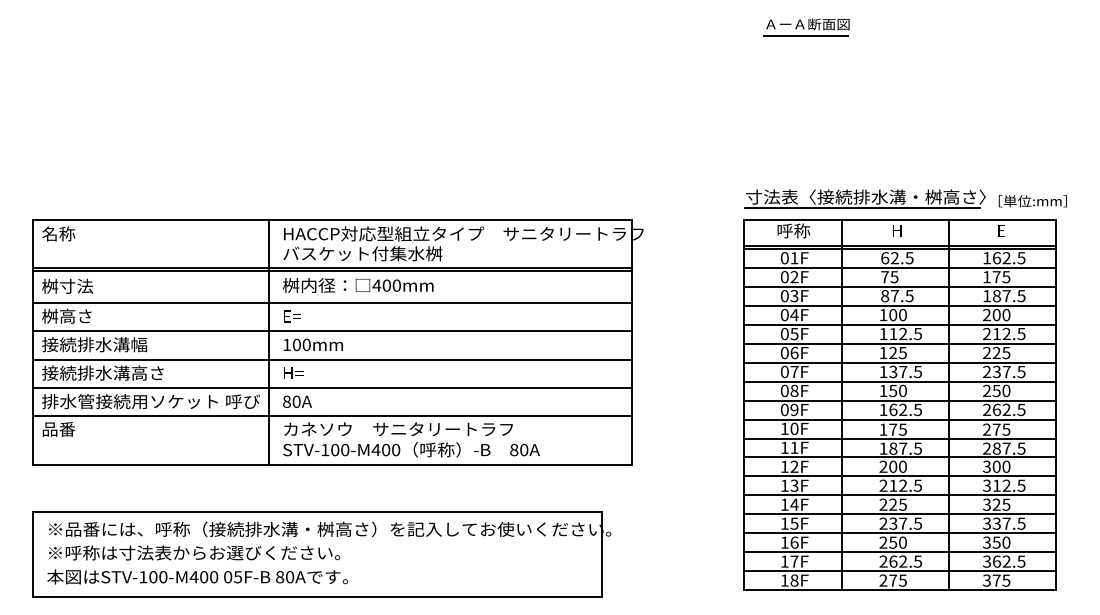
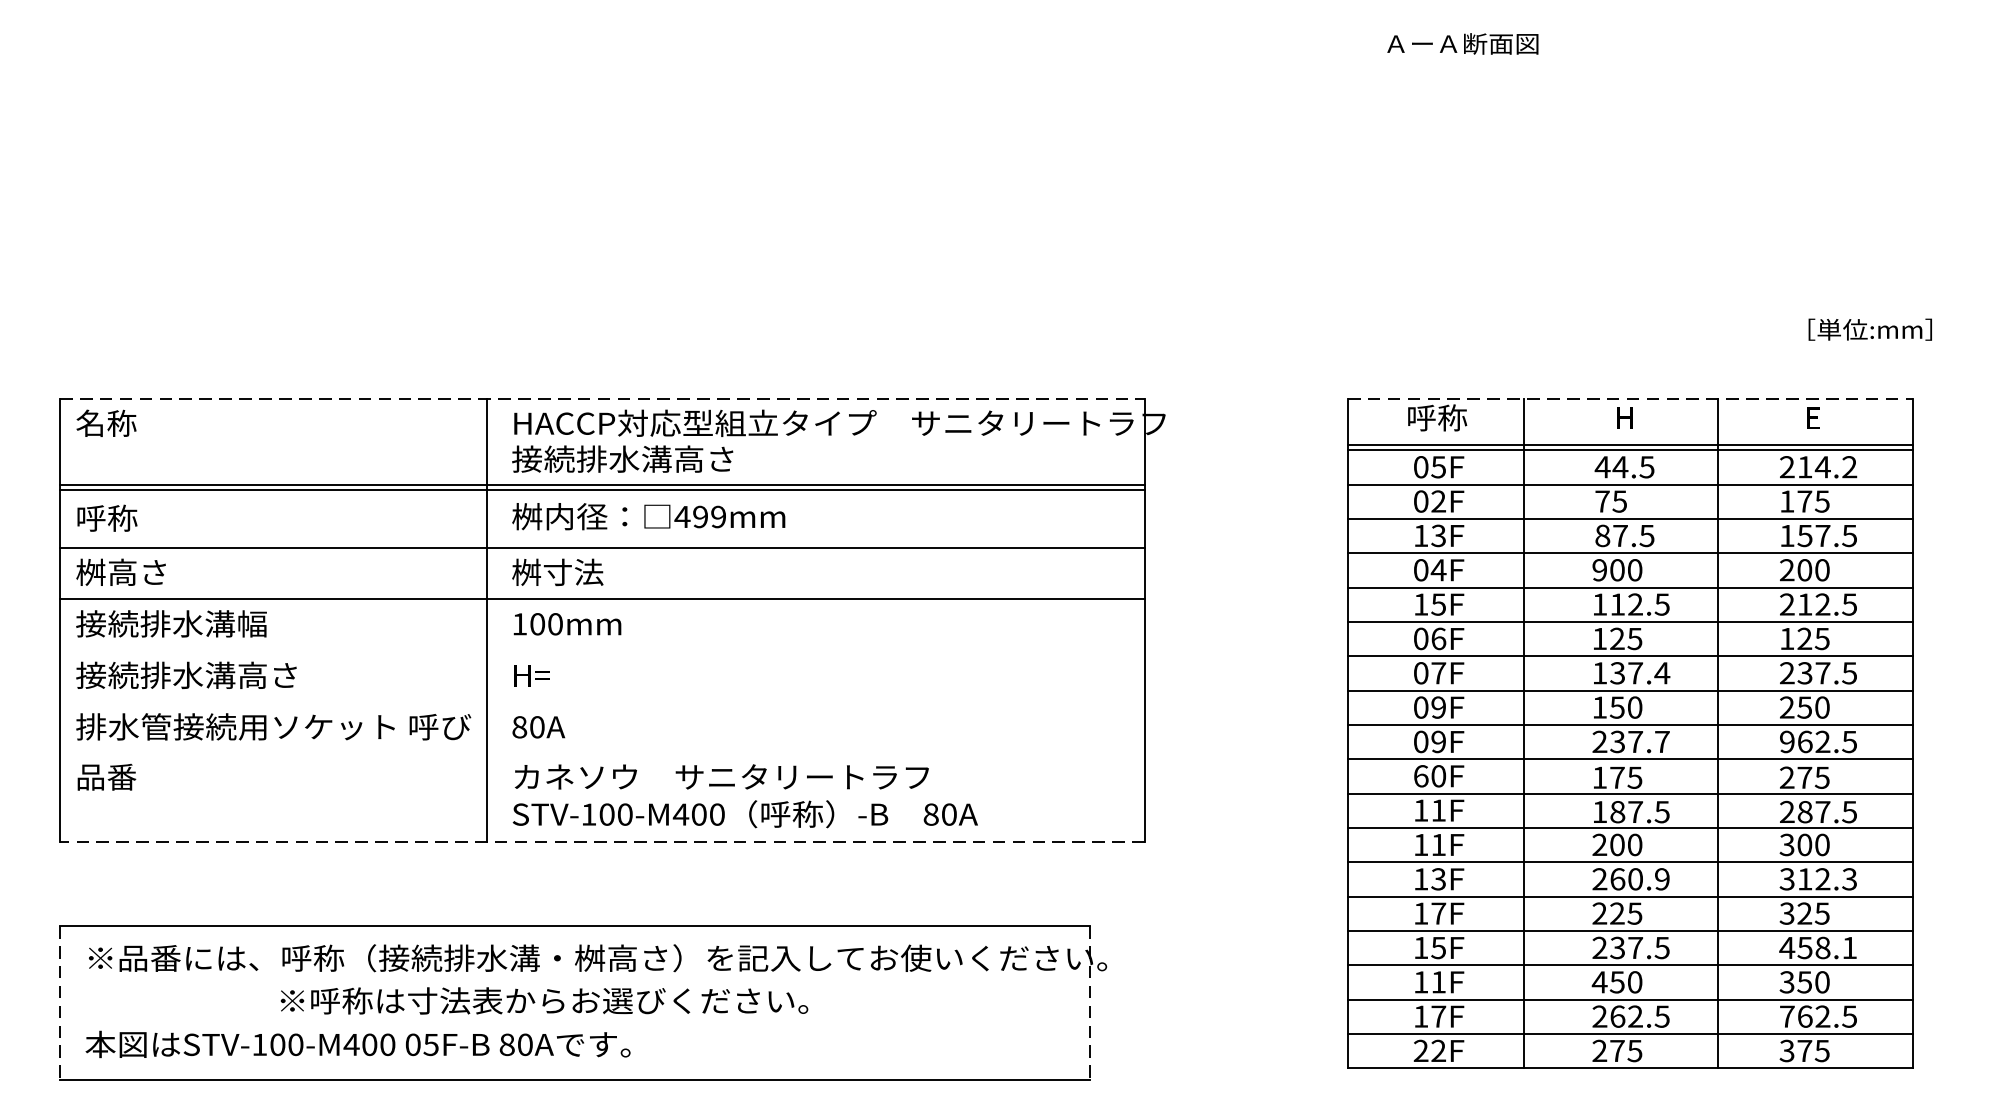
line: (805, 35) -> (1458, 64), removed
part: (864, 198) -> (1565, 359), removed
text: (1032, 201) -> (1869, 330), moved
line: (332, 220) -> (602, 398), solid -> dashed
line: (900, 220) -> (1630, 398), solid -> dashed
text: (362, 253) -> (656, 458), バスケット付集水桝 -> 接続排水溝高さ
text: (794, 258) -> (1438, 467), 01F -> 05F
text: (889, 258) -> (1610, 467), 62.5 -> 44.5
text: (1004, 258) -> (1818, 467), 162.5 -> 214.2
text: (67, 285) -> (122, 516), 桝寸法 -> 呼称
text: (391, 285) -> (709, 516), 400mm -> 499mm
text: (784, 296) -> (1420, 536), 03F -> 13F
text: (996, 296) -> (1804, 536), 187.5 -> 157.5
text: (883, 314) -> (1599, 569), 100 -> 900
text: (307, 315) -> (556, 570), E= -> 桝寸法
text: (784, 333) -> (1420, 603), 05F -> 15F
text: (986, 352) -> (1786, 637), 225 -> 125
line: (332, 359) -> (602, 650), removed
text: (917, 372) -> (1661, 674), 137.5 -> 137.4
line: (332, 387) -> (602, 701), removed
text: (794, 390) -> (1438, 706), 08F -> 09F
text: (900, 409) -> (1630, 741), 162.5 -> 237.7
text: (987, 410) -> (1788, 742), 262.5 -> 962.5
line: (332, 416) -> (602, 753), removed
text: (784, 428) -> (1420, 775), 10F -> 60F
line: (332, 465) -> (602, 842), solid -> dashed
text: (794, 466) -> (1438, 844), 12F -> 11F
text: (905, 485) -> (1639, 878), 212.5 -> 260.9
text: (1021, 485) -> (1849, 878), 312.5 -> 312.3
text: (794, 504) -> (1438, 913), 14F -> 17F
text: (1003, 523) -> (1817, 947), 337.5 -> 458.1
text: (794, 542) -> (1438, 981), 16F -> 11F
text: (883, 542) -> (1599, 981), 250 -> 450
text: (194, 552) -> (544, 1000), moved
line: (33, 554) -> (60, 1003), solid -> dashed
line: (601, 554) -> (1089, 1003), solid -> dashed
text: (987, 561) -> (1788, 1016), 362.5 -> 762.5
text: (789, 580) -> (1429, 1050), 18F -> 22F

